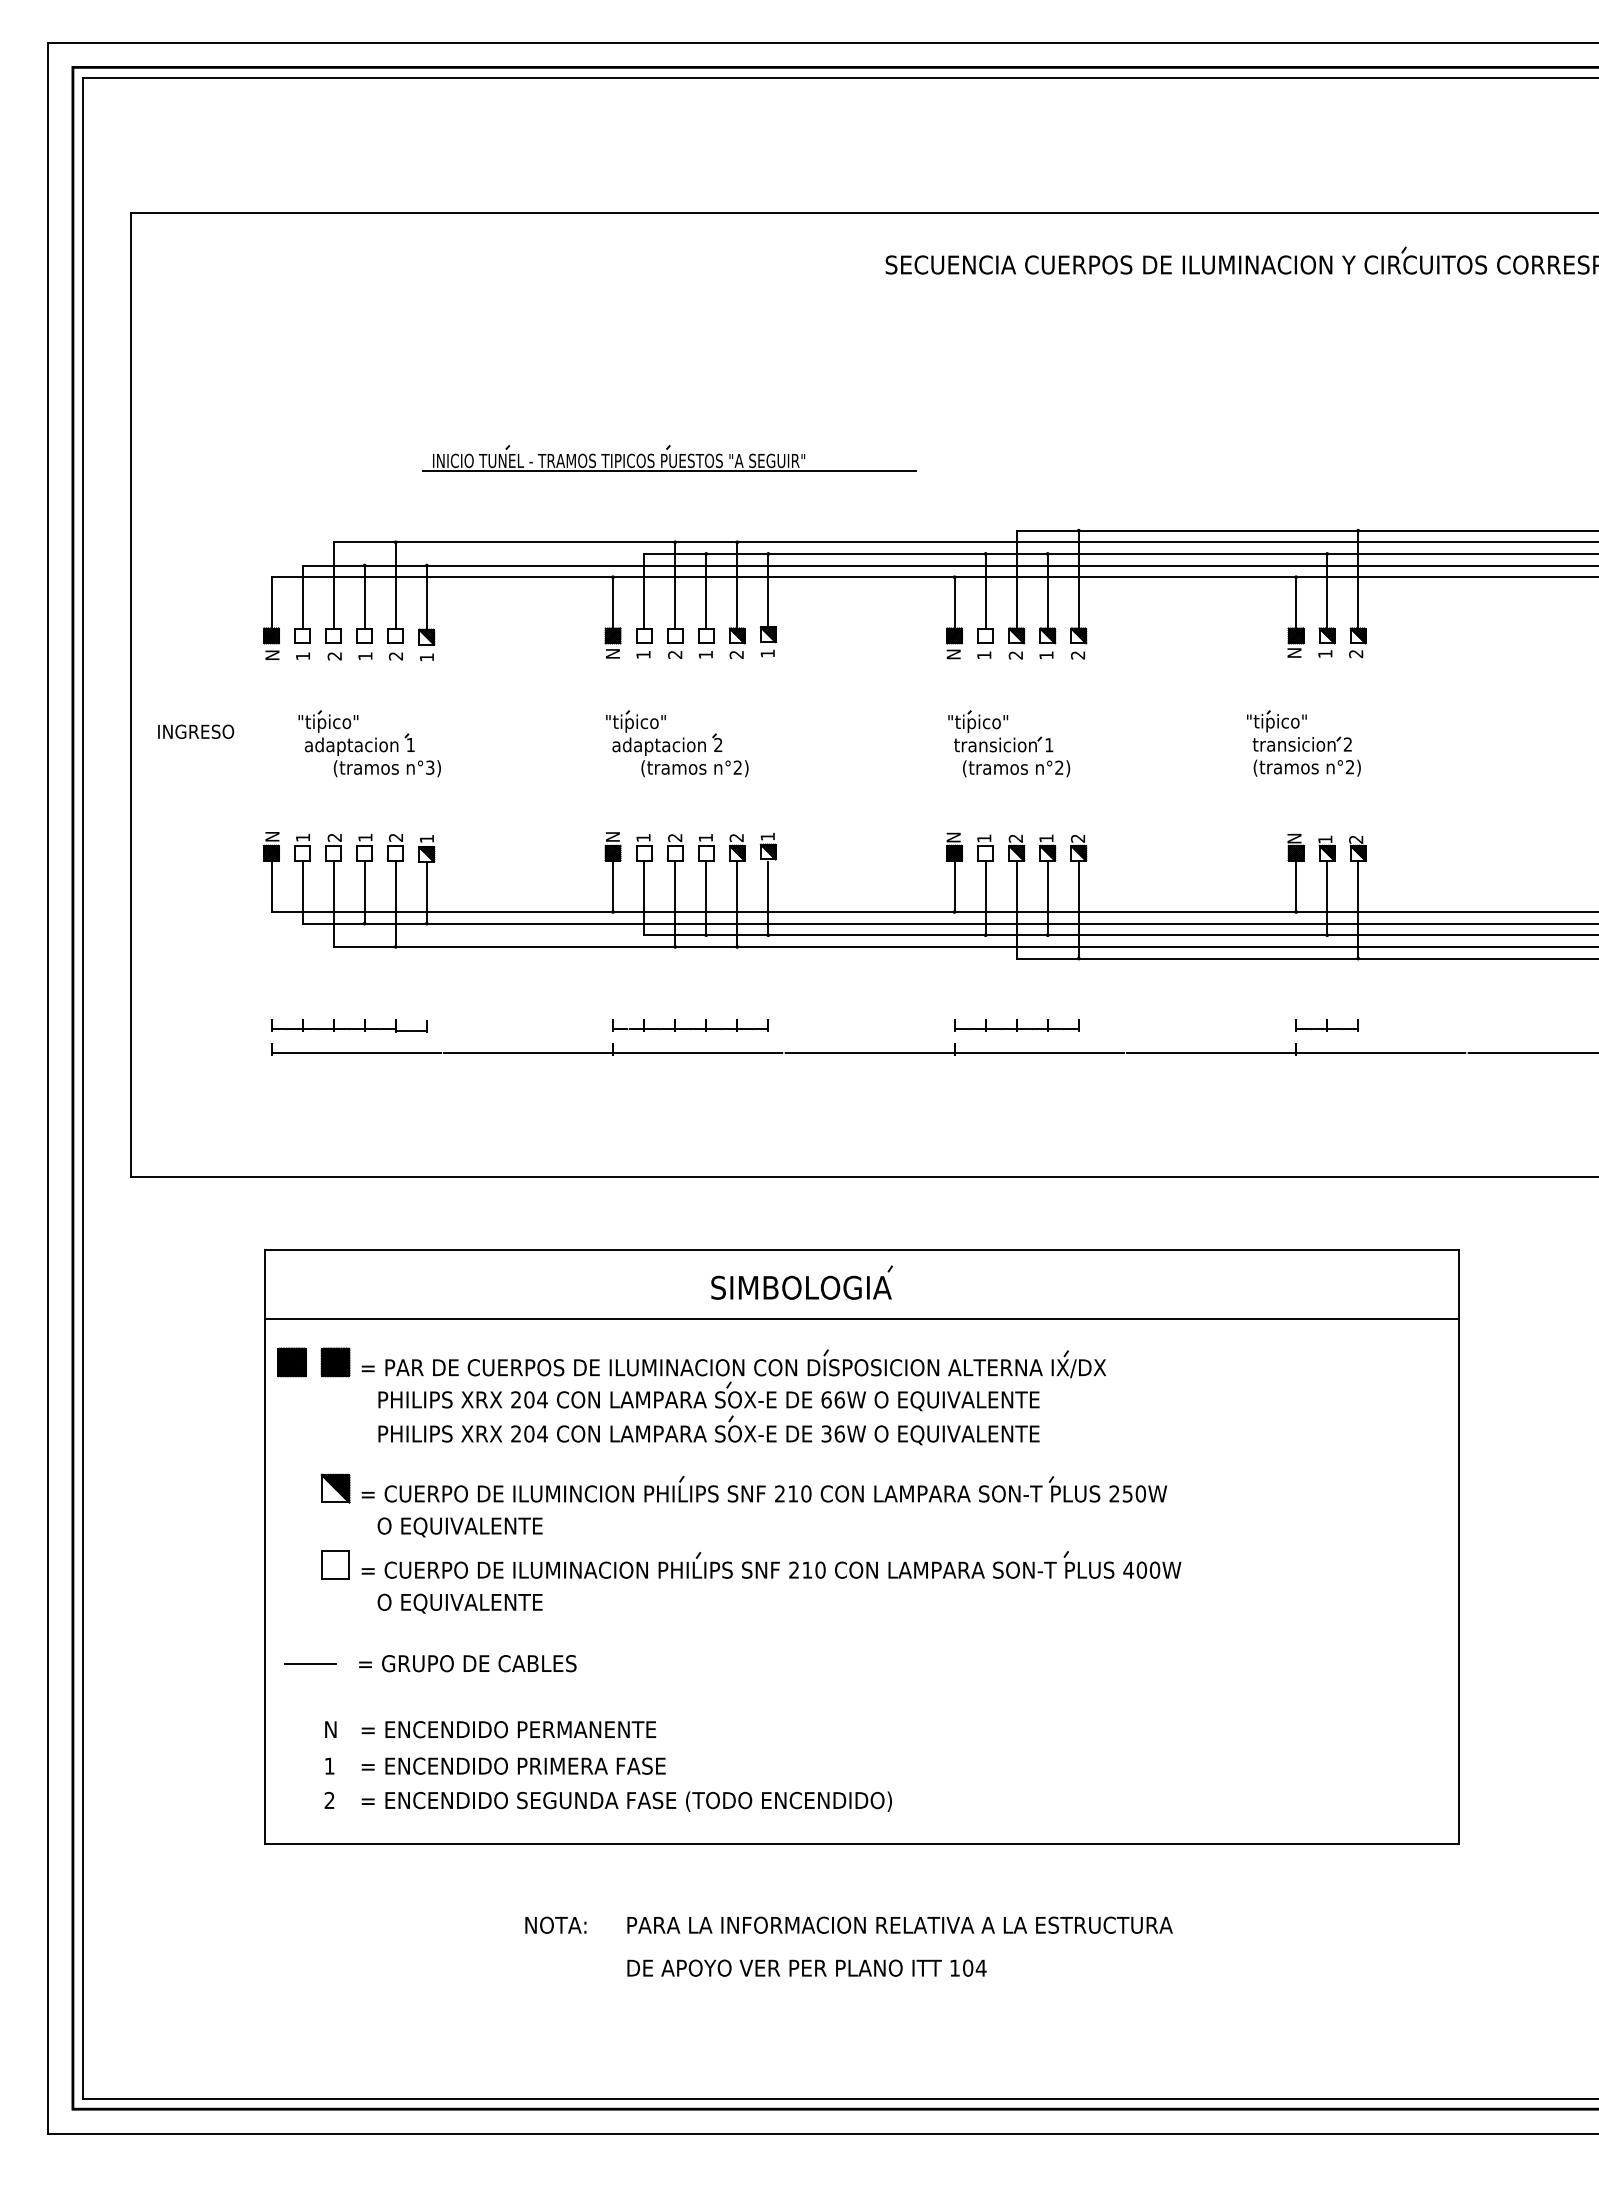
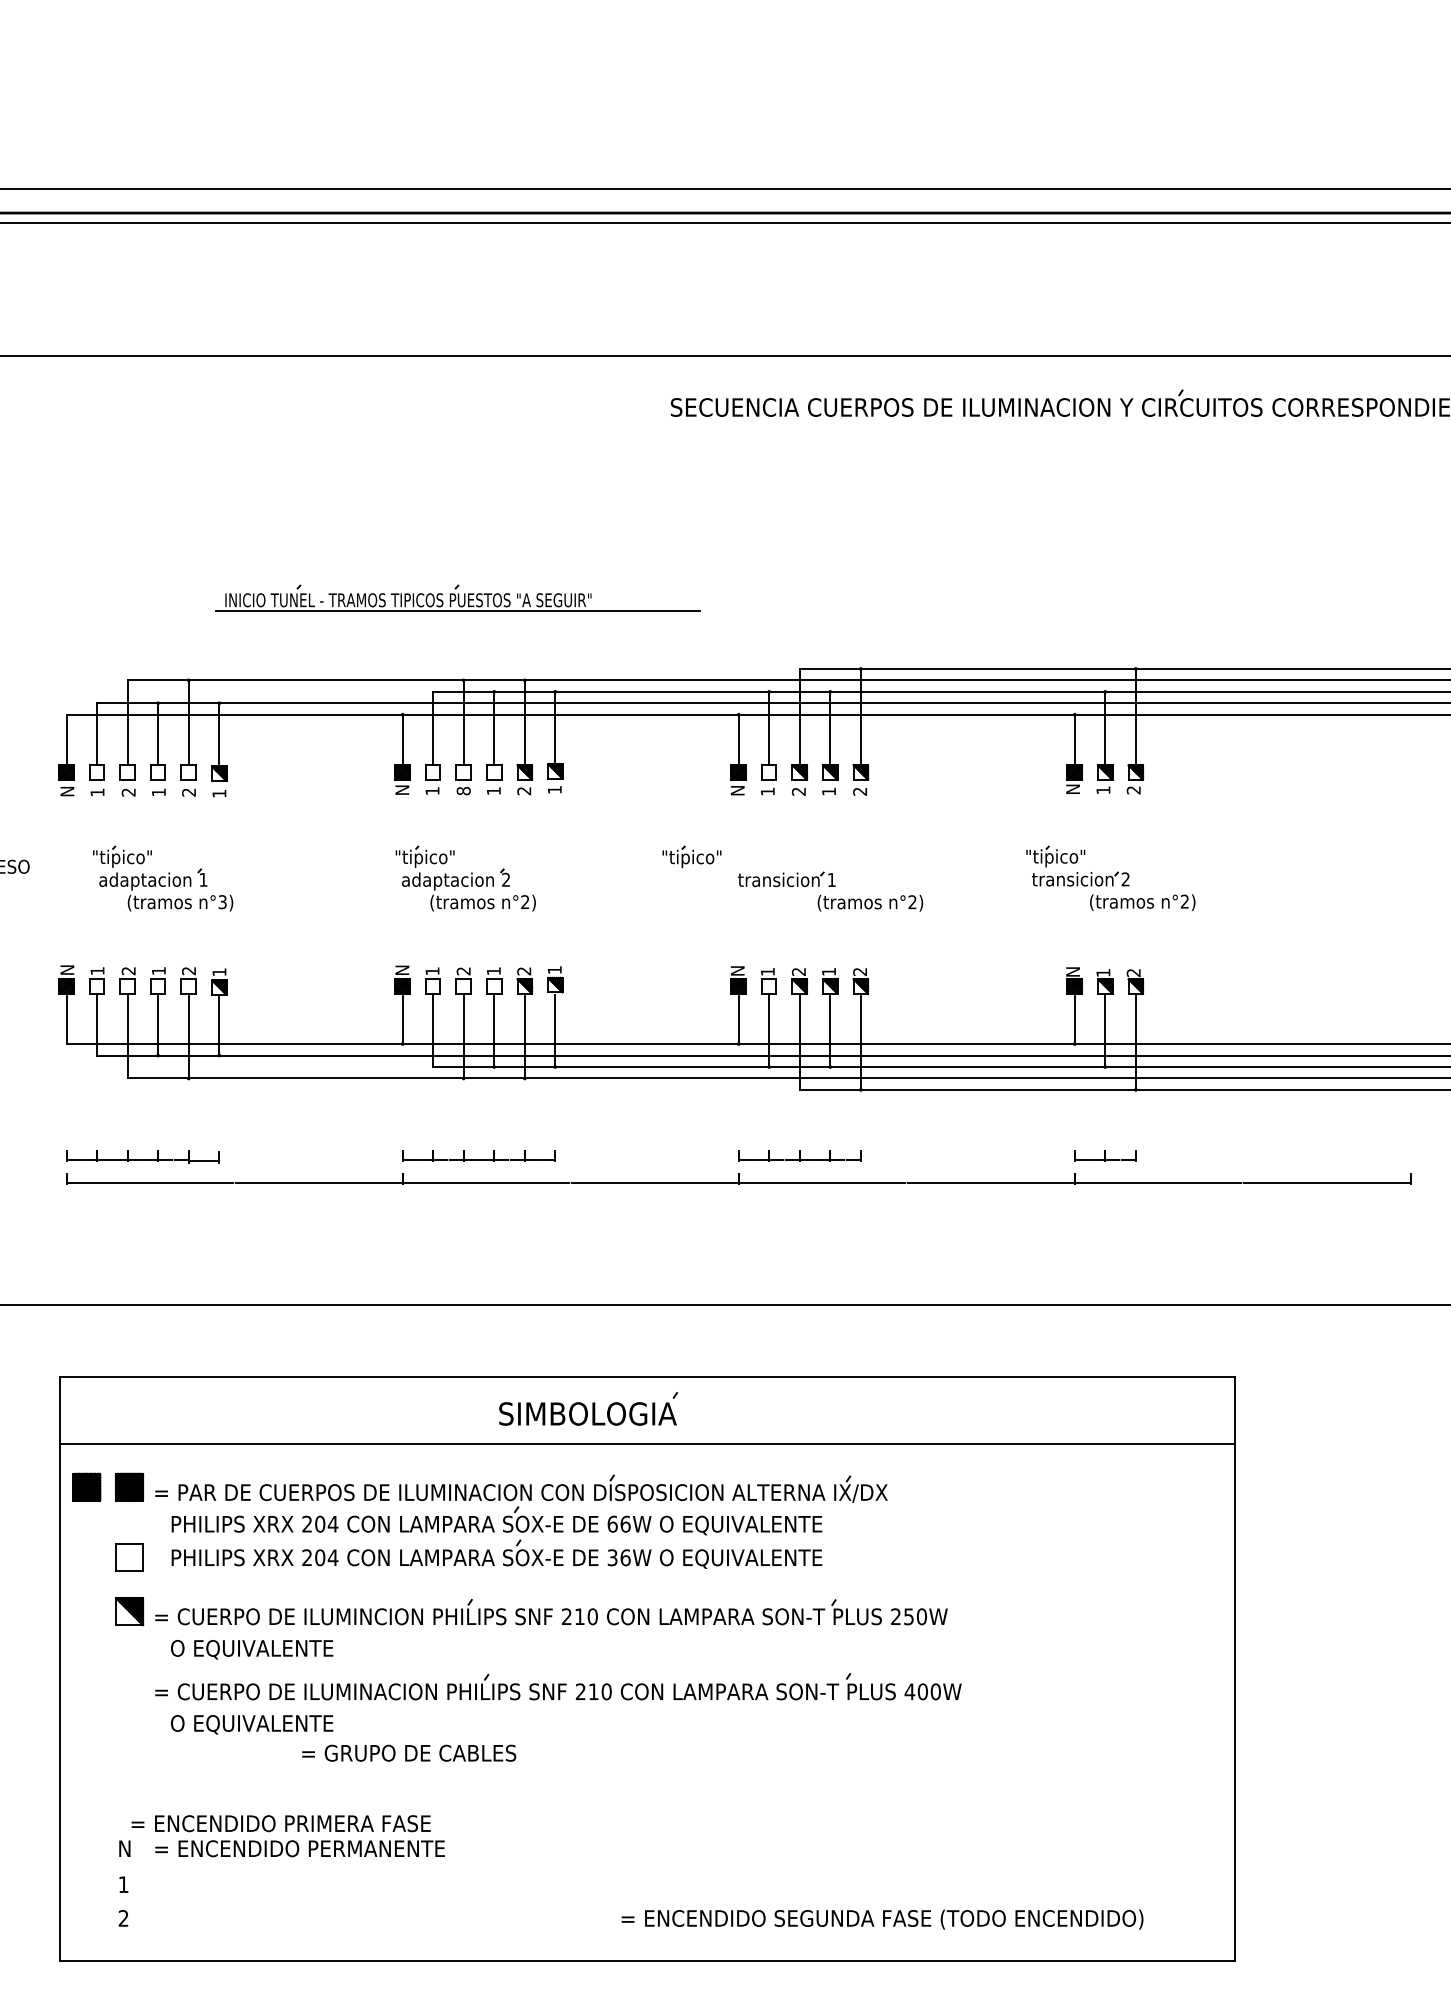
text: (675, 654) -> (463, 790), 2 -> 8
part: (978, 721) -> (692, 856), moved
text: (1306, 767) -> (1141, 901), moved
text: (1016, 768) -> (870, 902), moved
part: (335, 1564) -> (129, 1557), moved
text: (467, 1663) -> (408, 1753), moved
line: (310, 1664) -> (104, 1784), removed
text: (513, 1765) -> (280, 1822), moved
text: (626, 1801) -> (882, 1919), moved

